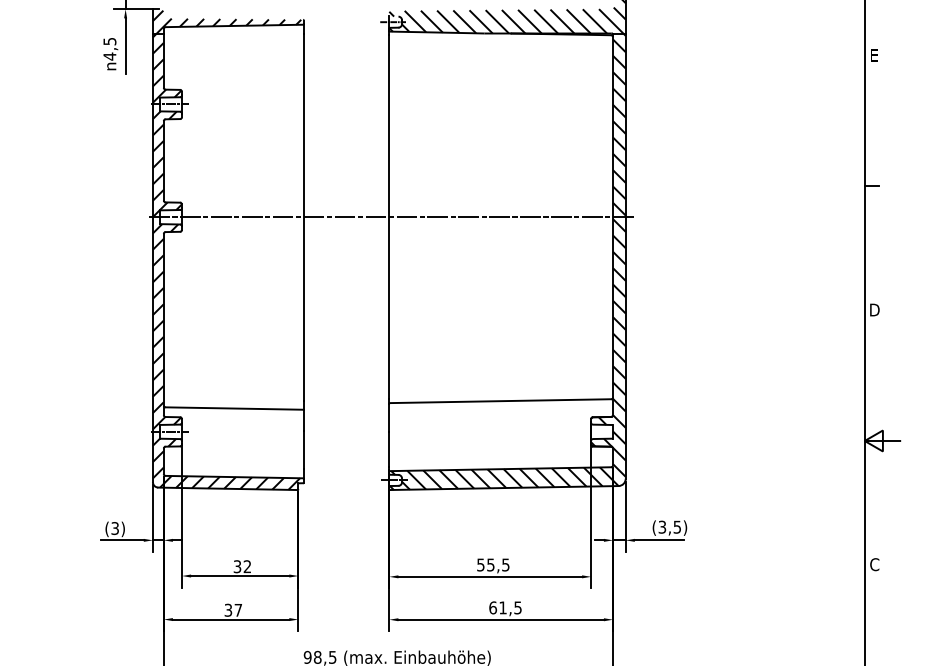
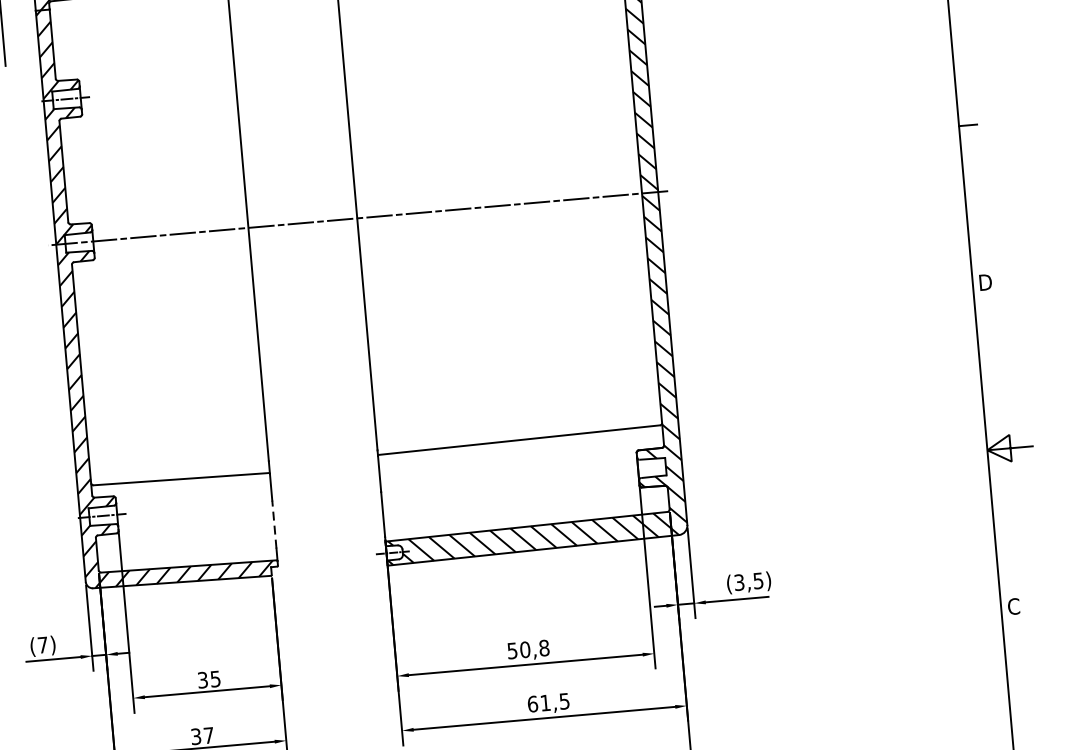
line: (303, 450) -> (273, 524), solid -> dashed
text: (114, 528) -> (42, 645), (3) -> (7)
text: (498, 564) -> (534, 648), 55,5 -> 50,8
text: (247, 566) -> (215, 678), 32 -> 35

